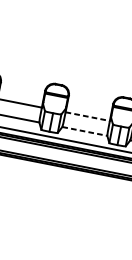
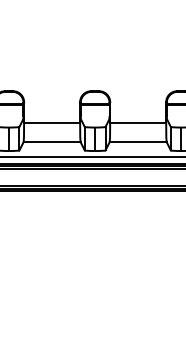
line: (87, 116) -> (138, 123), dashed -> solid
line: (85, 131) -> (138, 142), dashed -> solid

